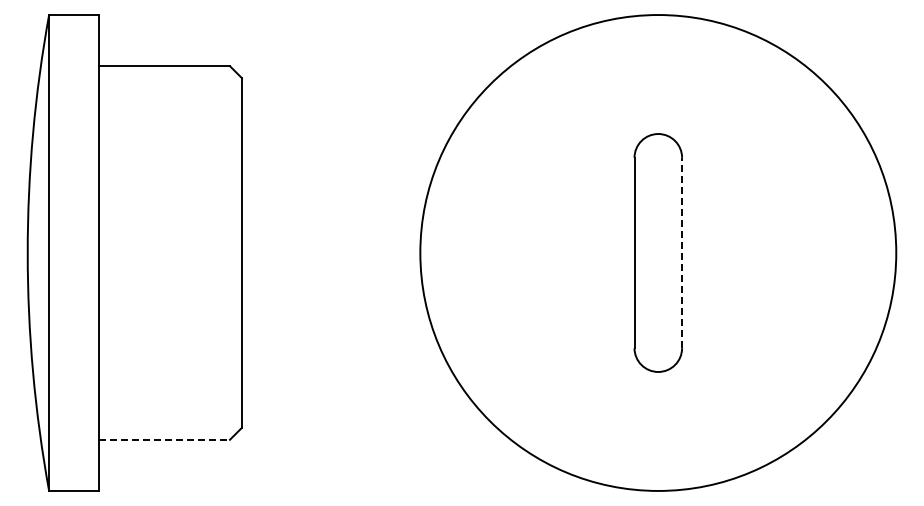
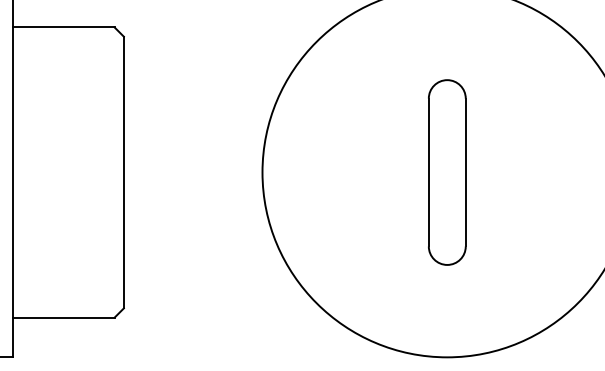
line: (682, 252) -> (466, 172), dashed -> solid
line: (165, 439) -> (64, 317), dashed -> solid

